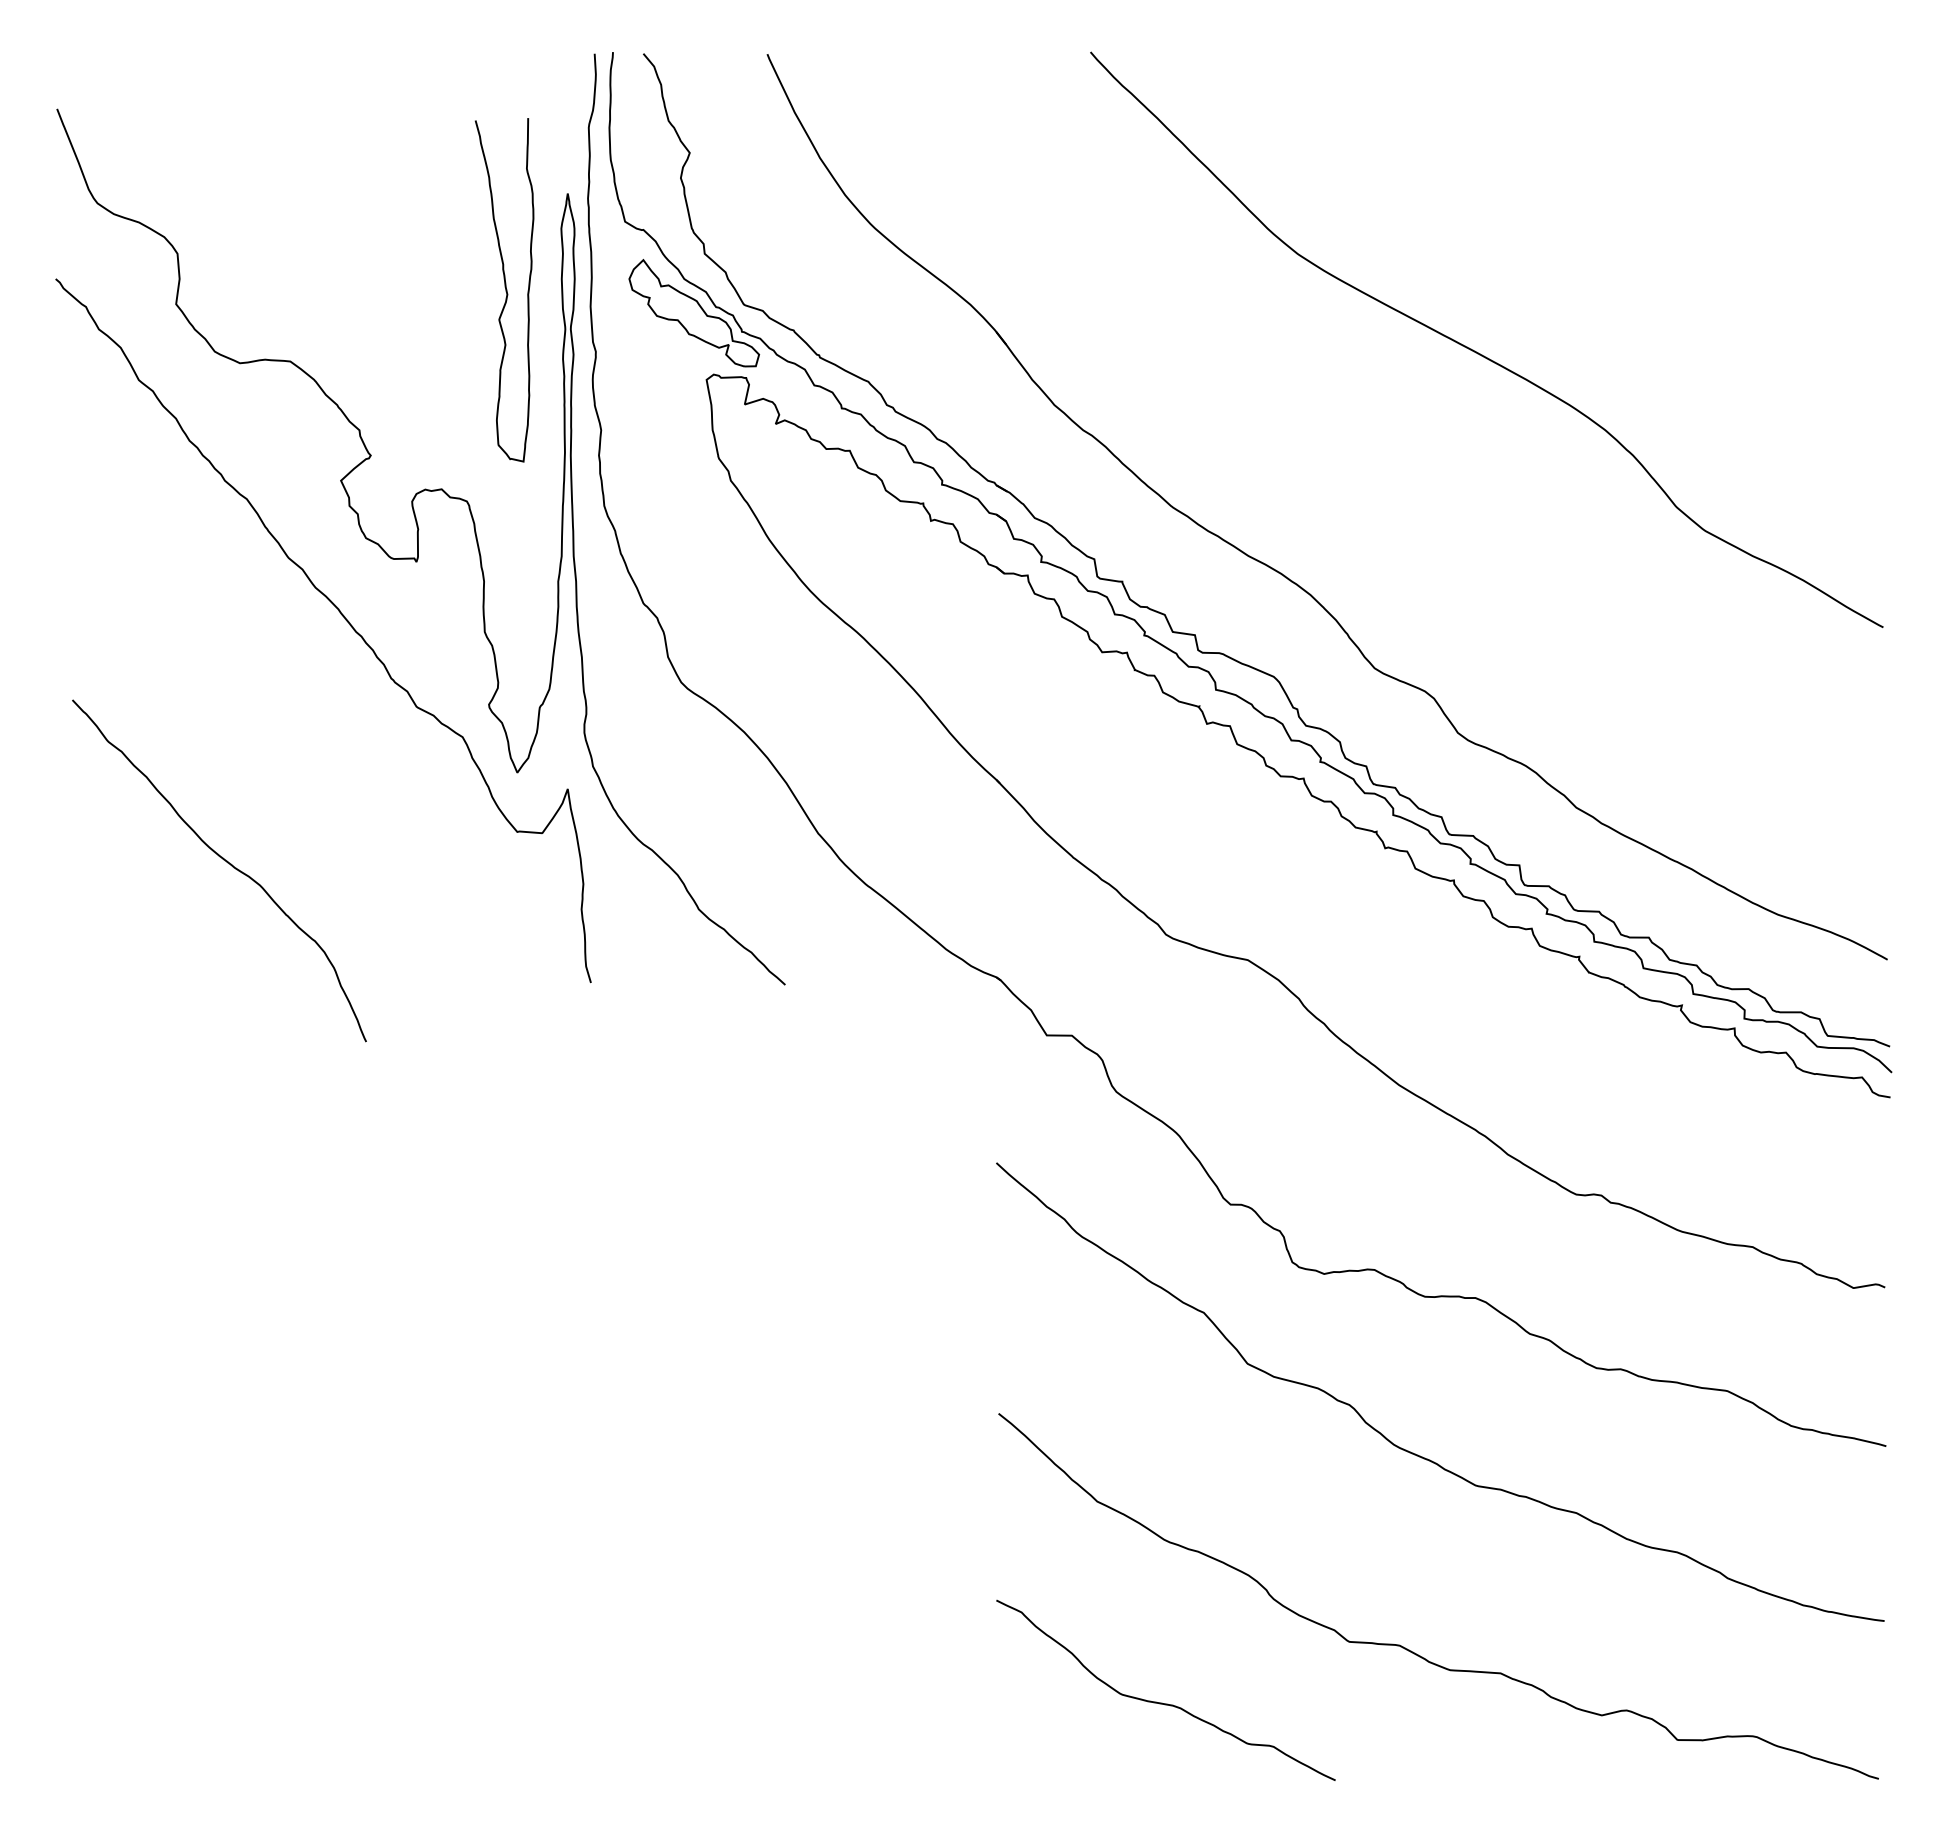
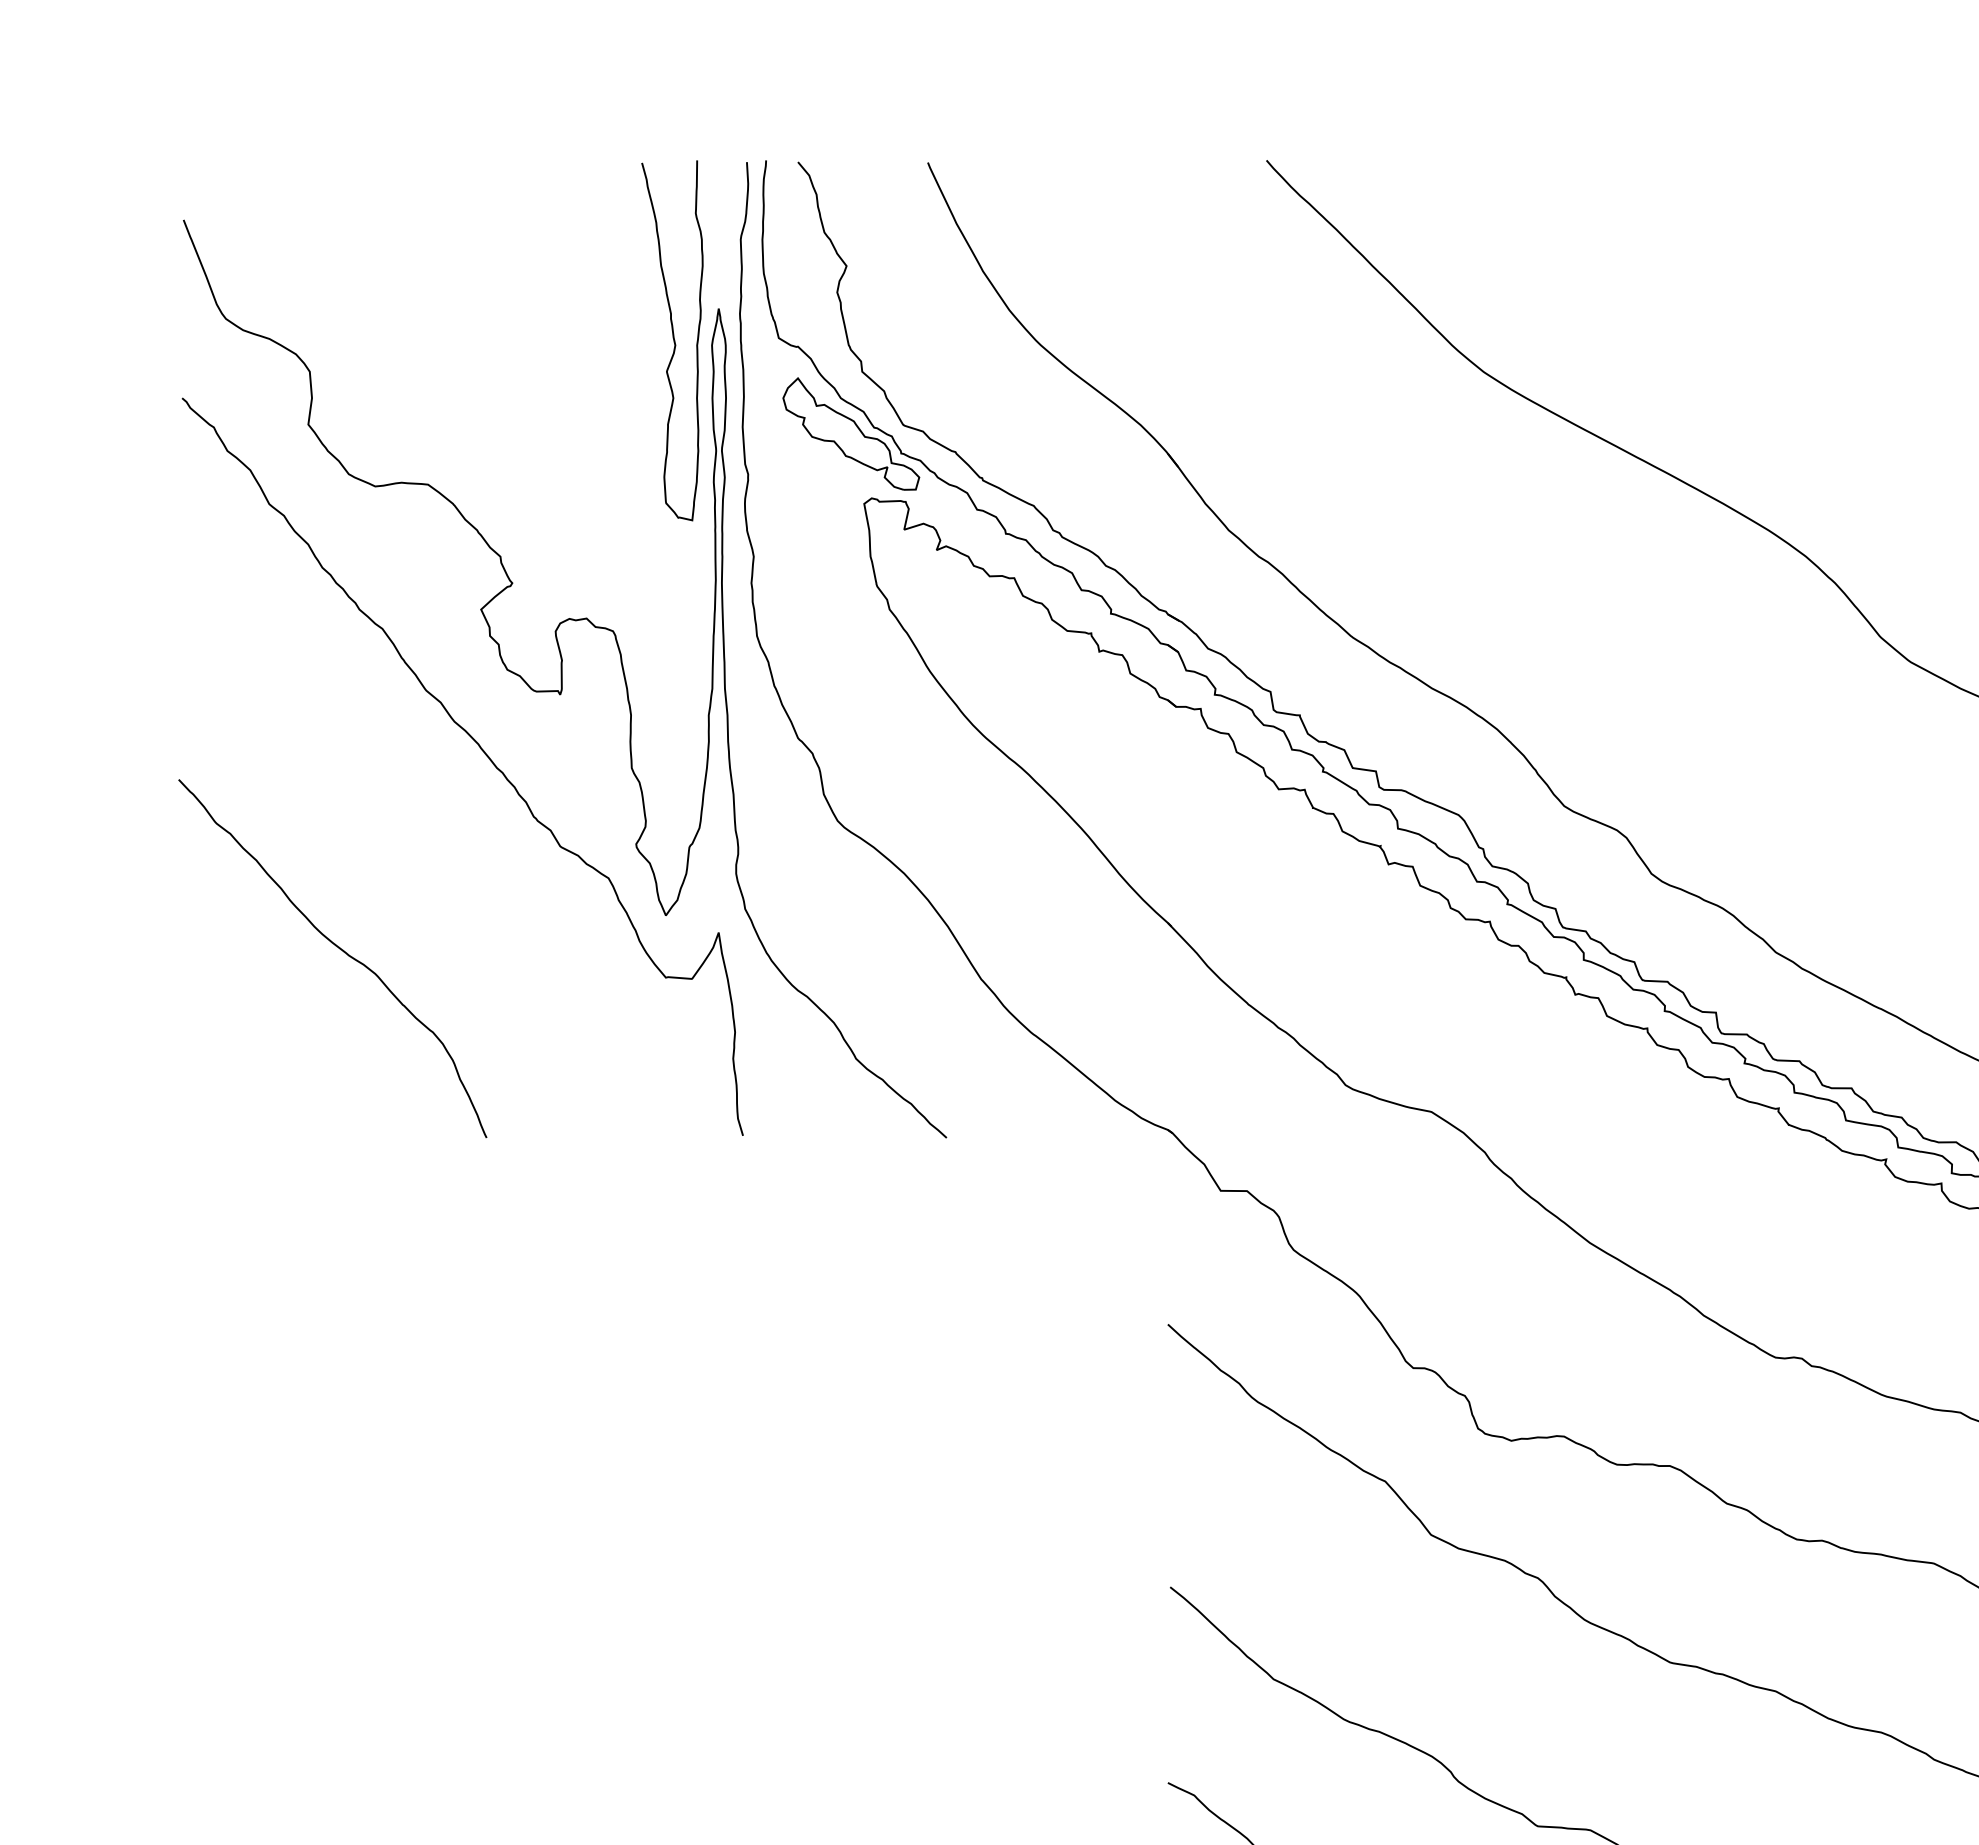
curve: (505, 290) -> (673, 341), moved
curve: (226, 862) -> (340, 949), moved

